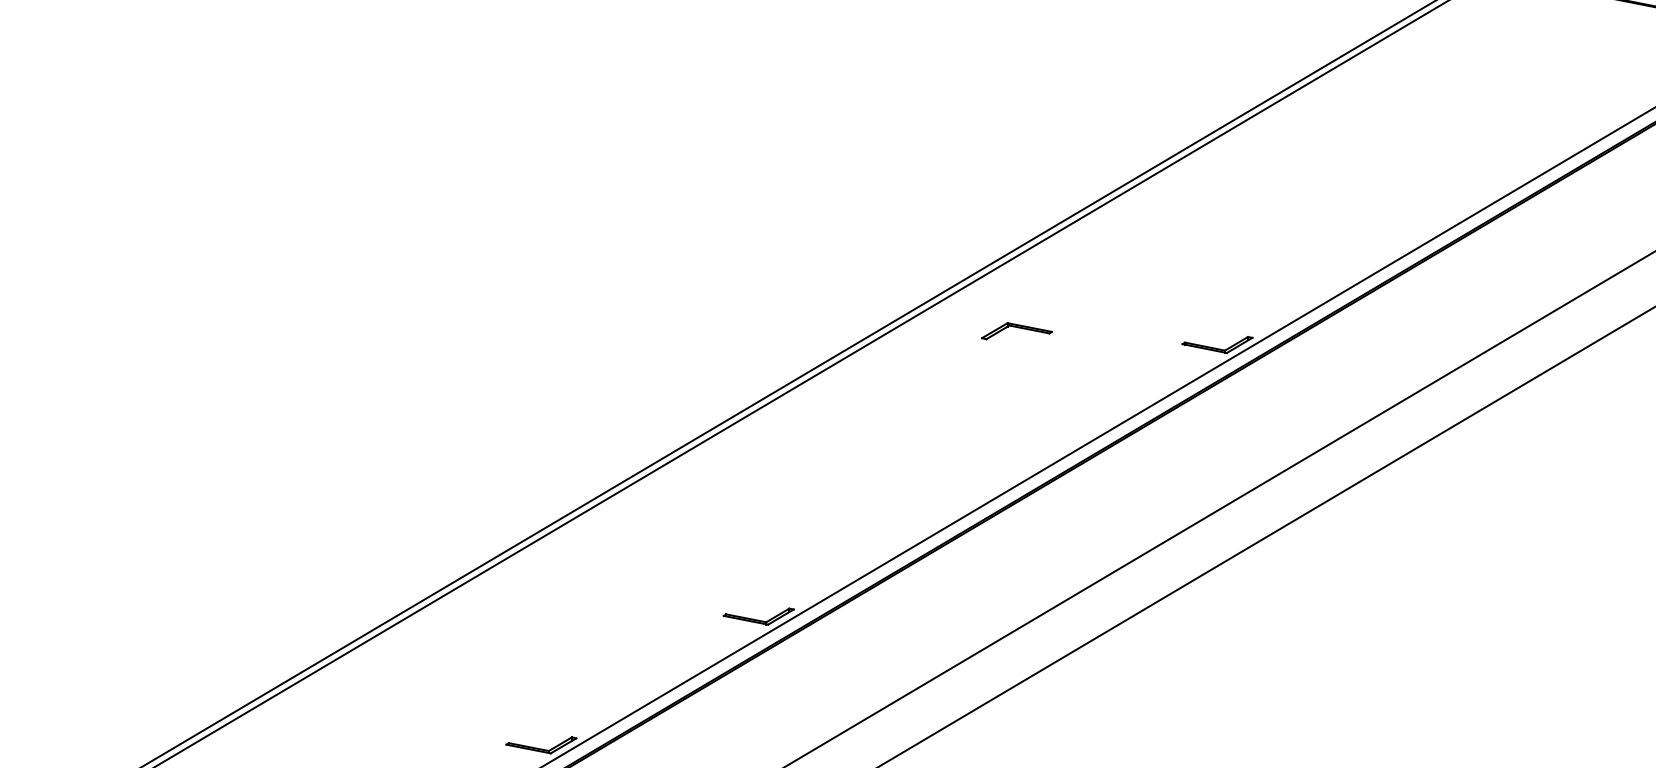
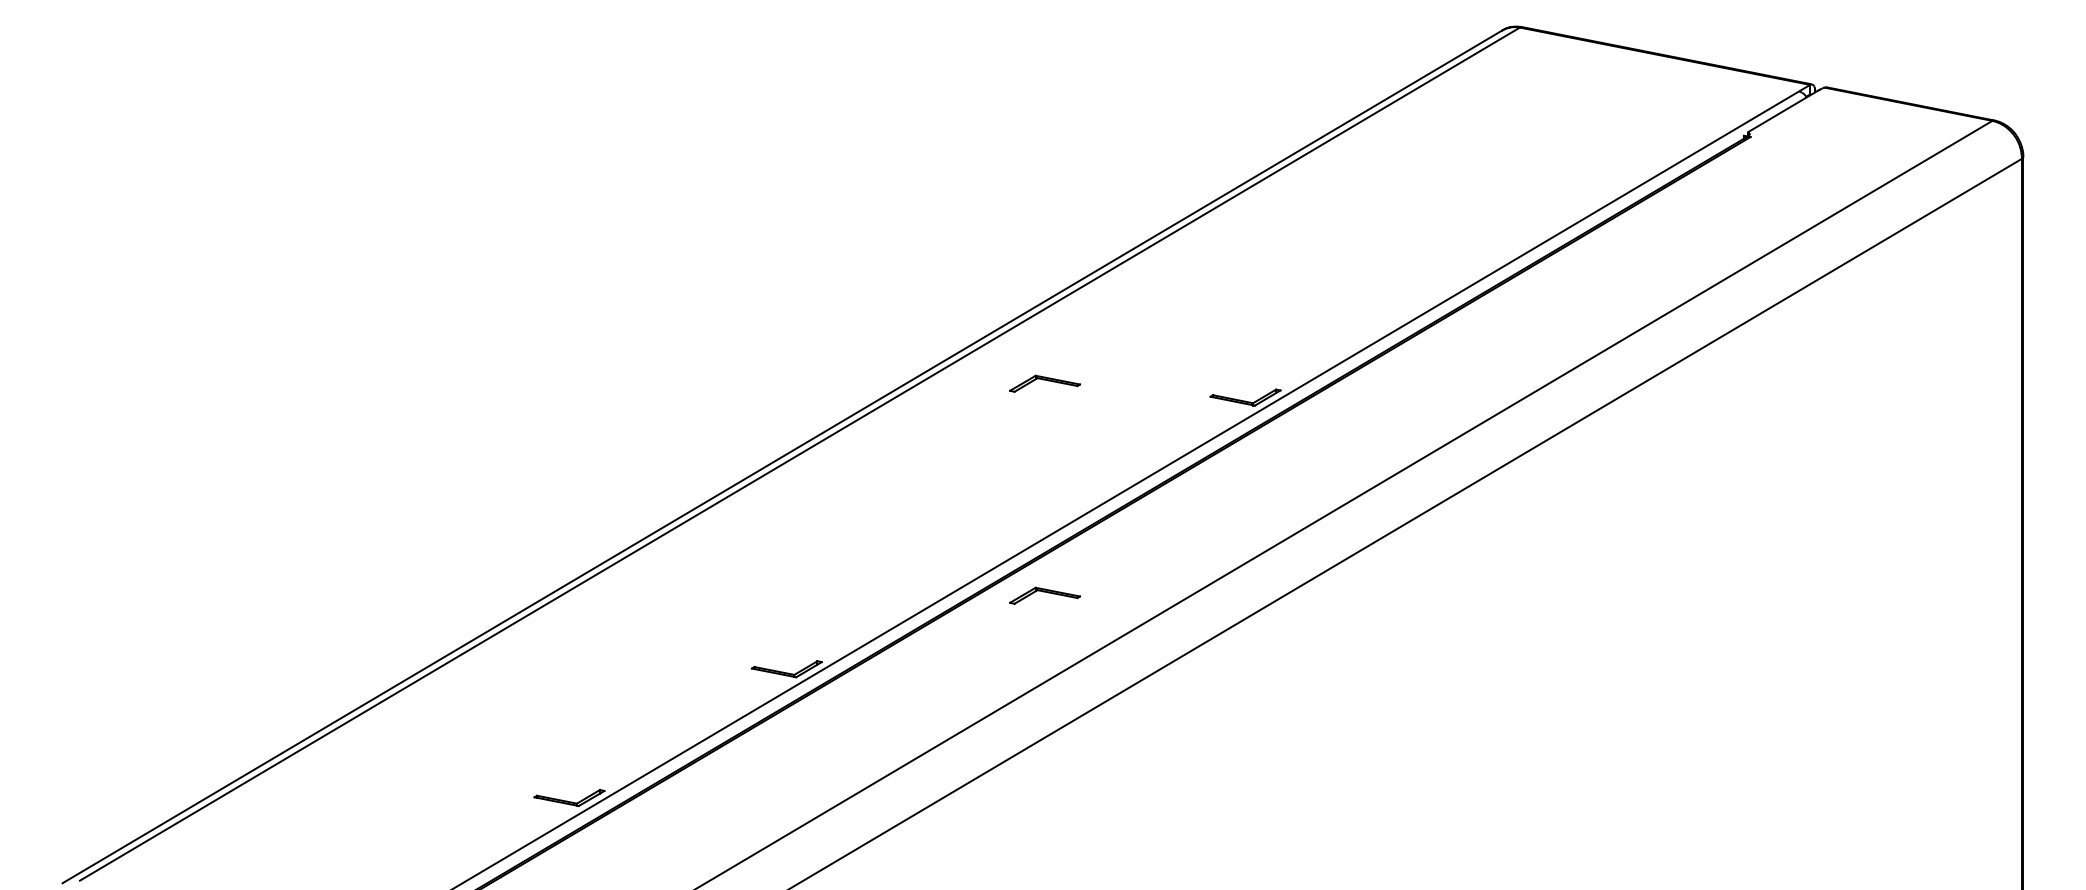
part: (1017, 542) -> (1045, 595), added

